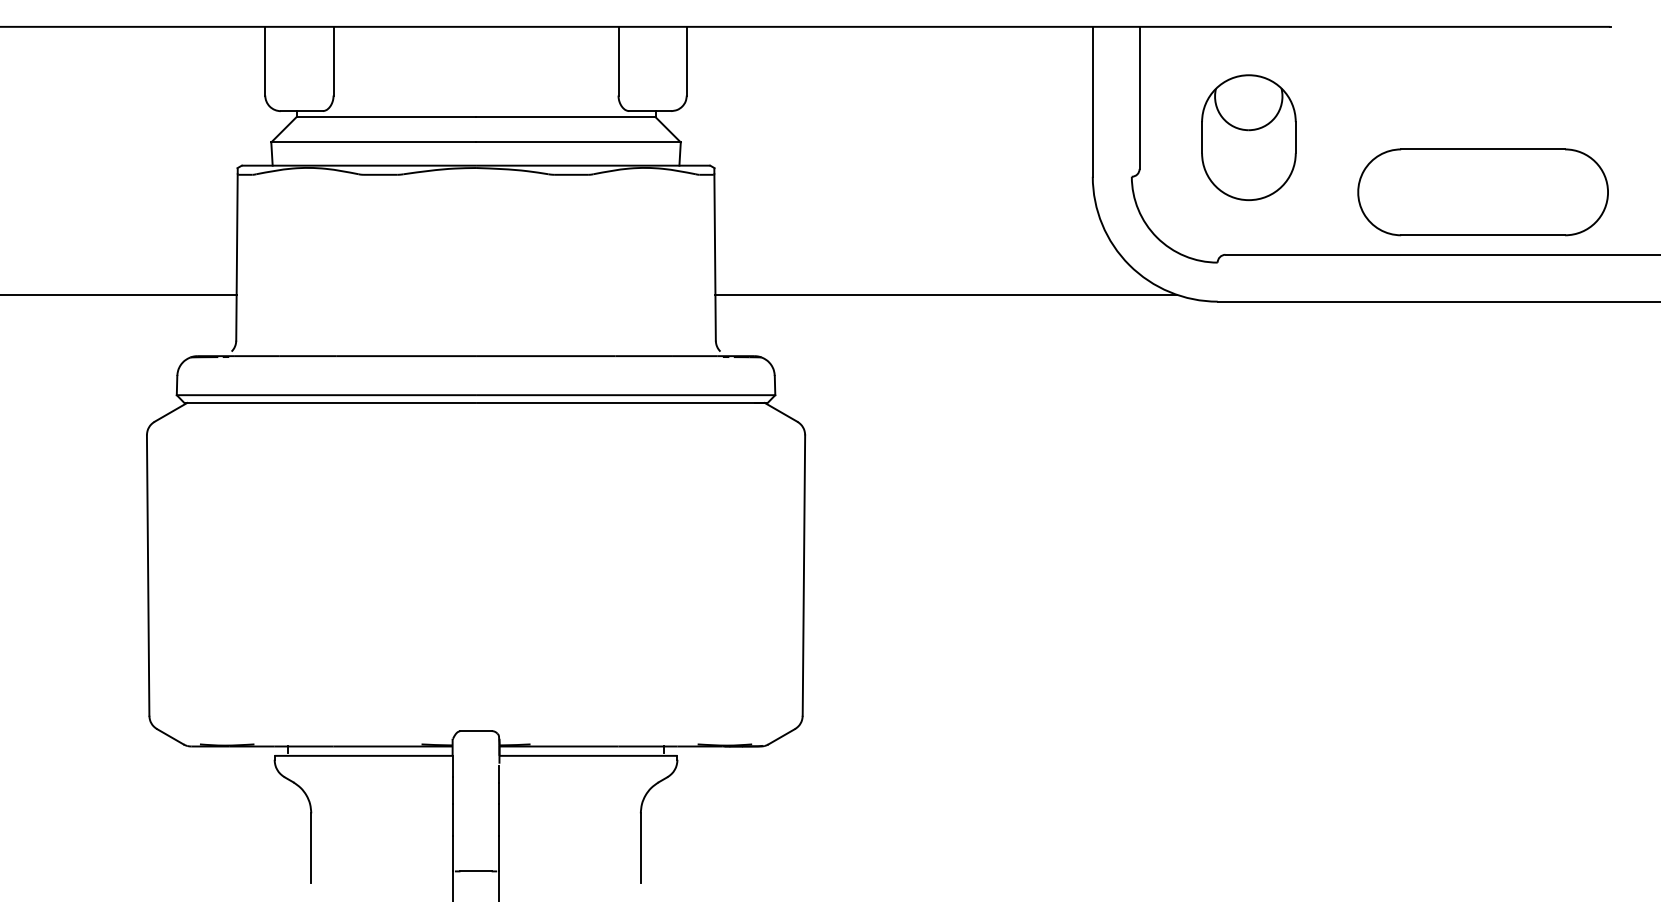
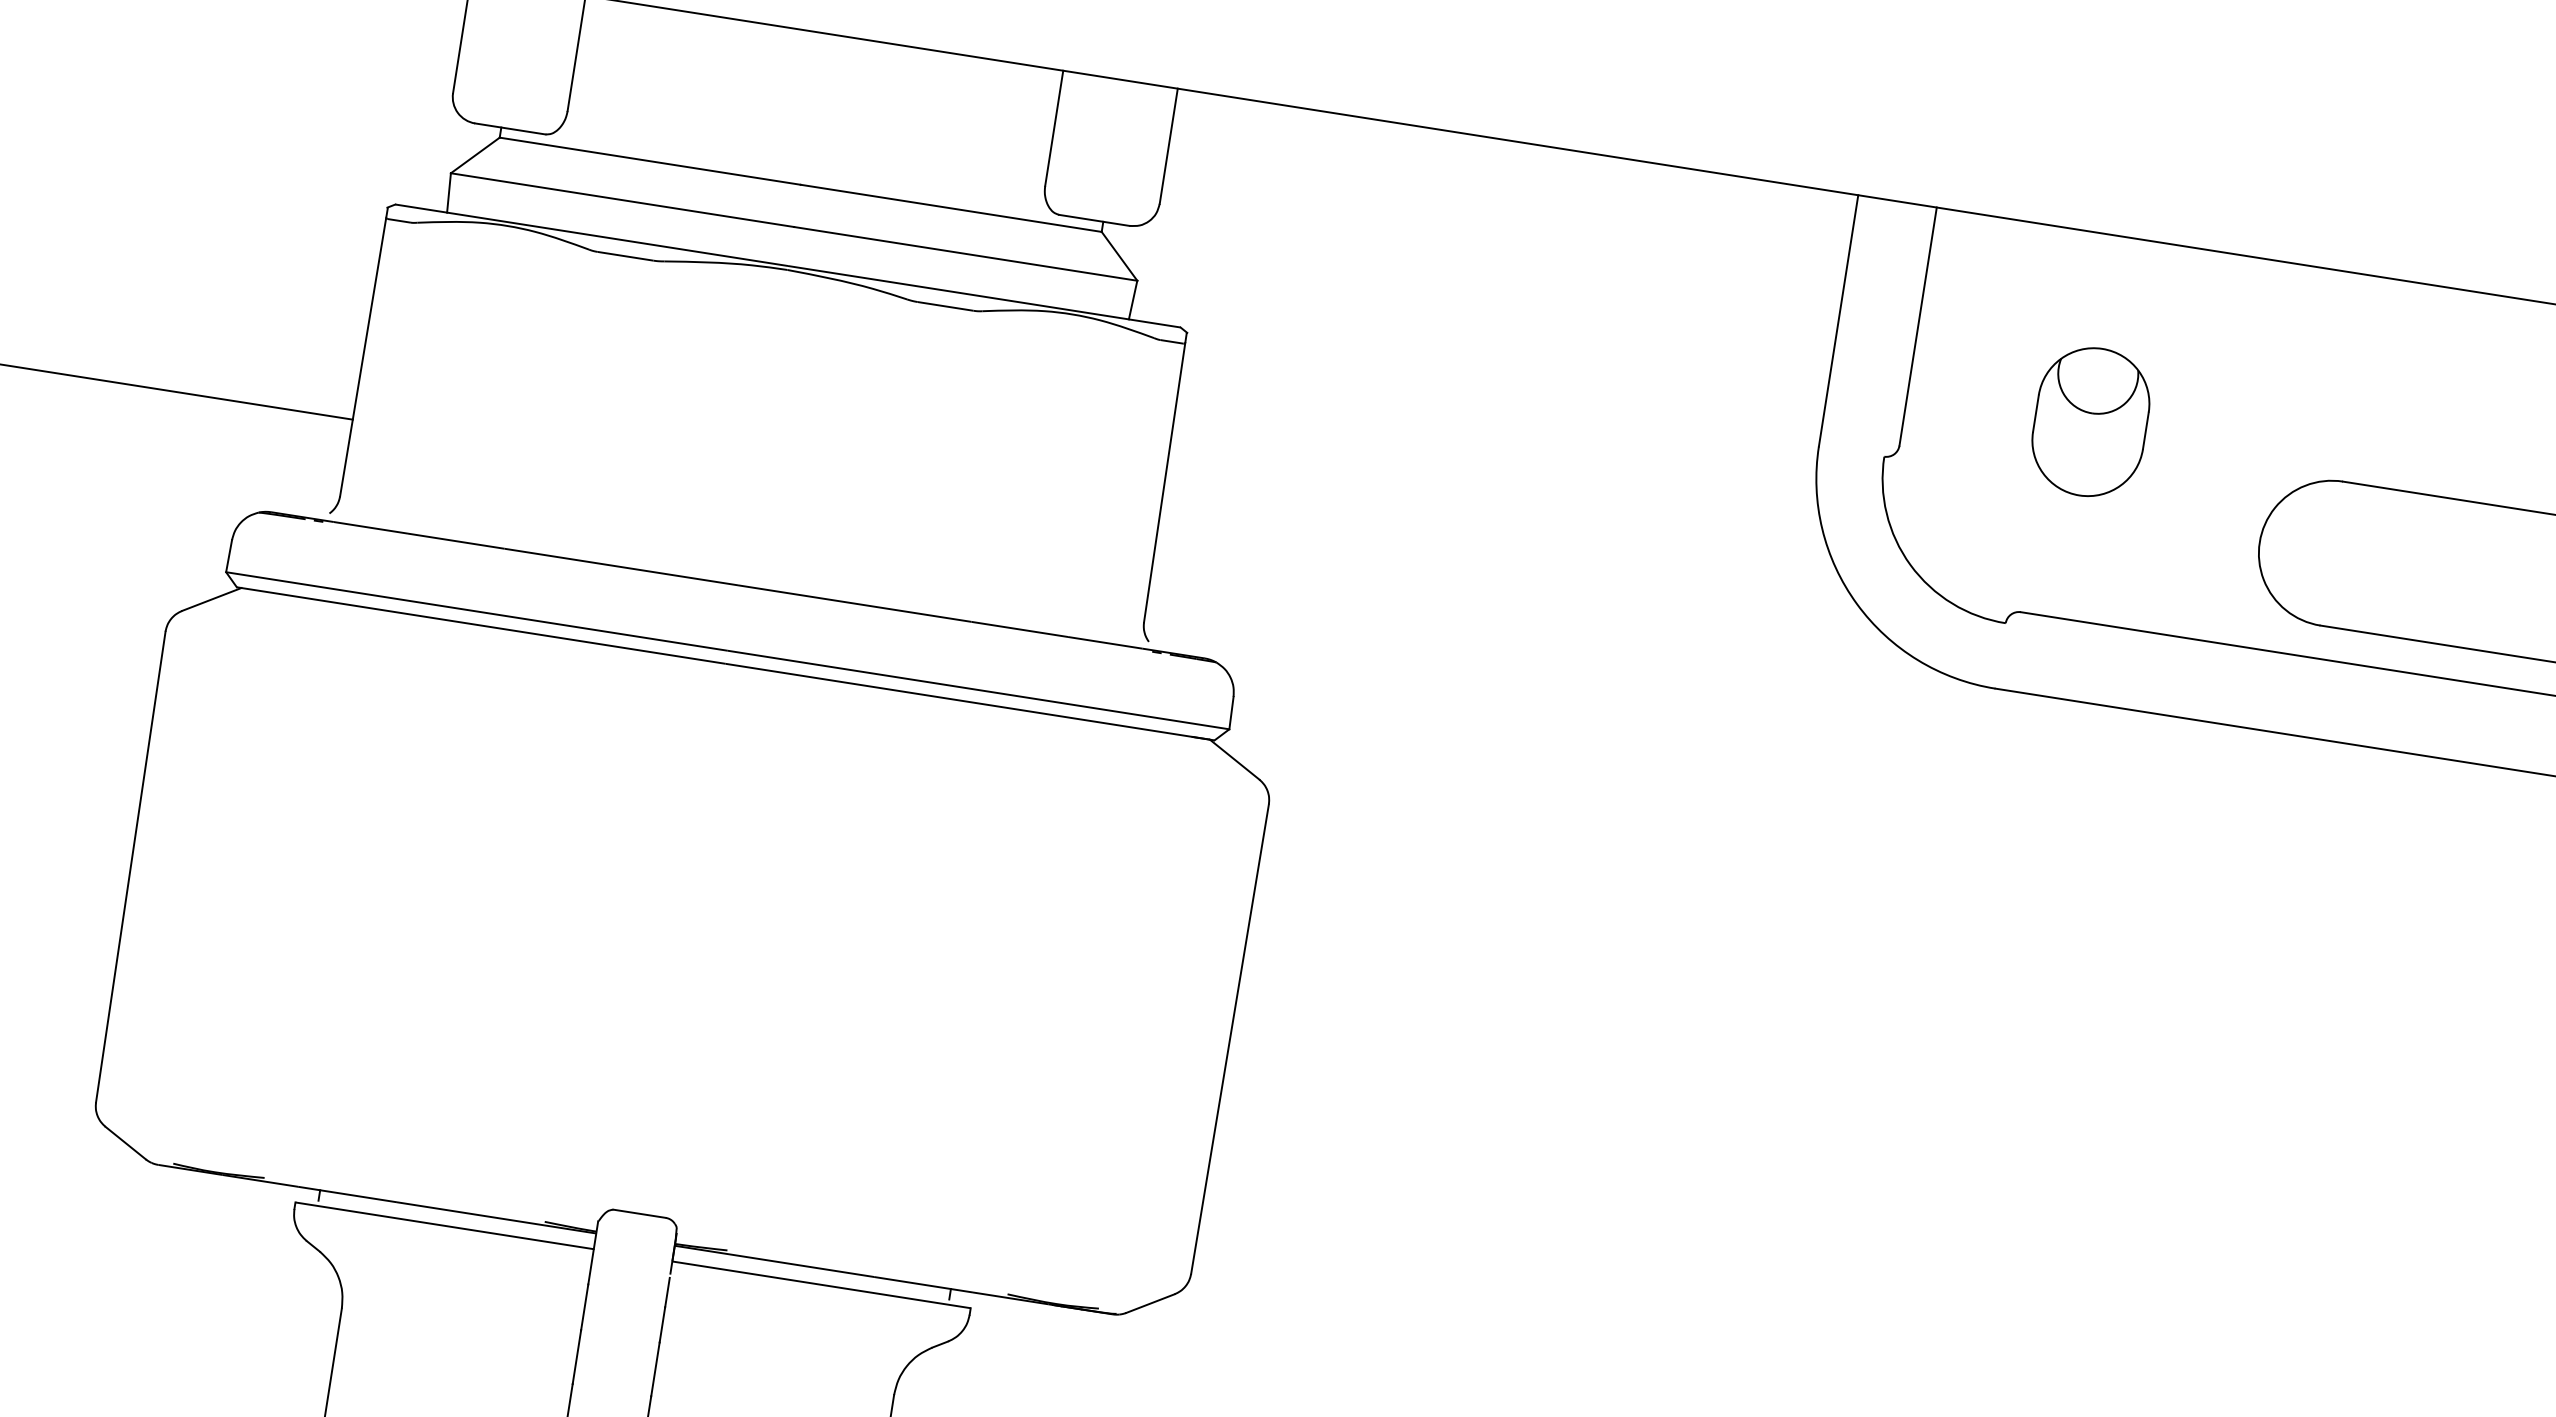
part: (1248, 137) -> (2090, 421), size x0.7
line: (945, 294) -> (1541, 605), removed

